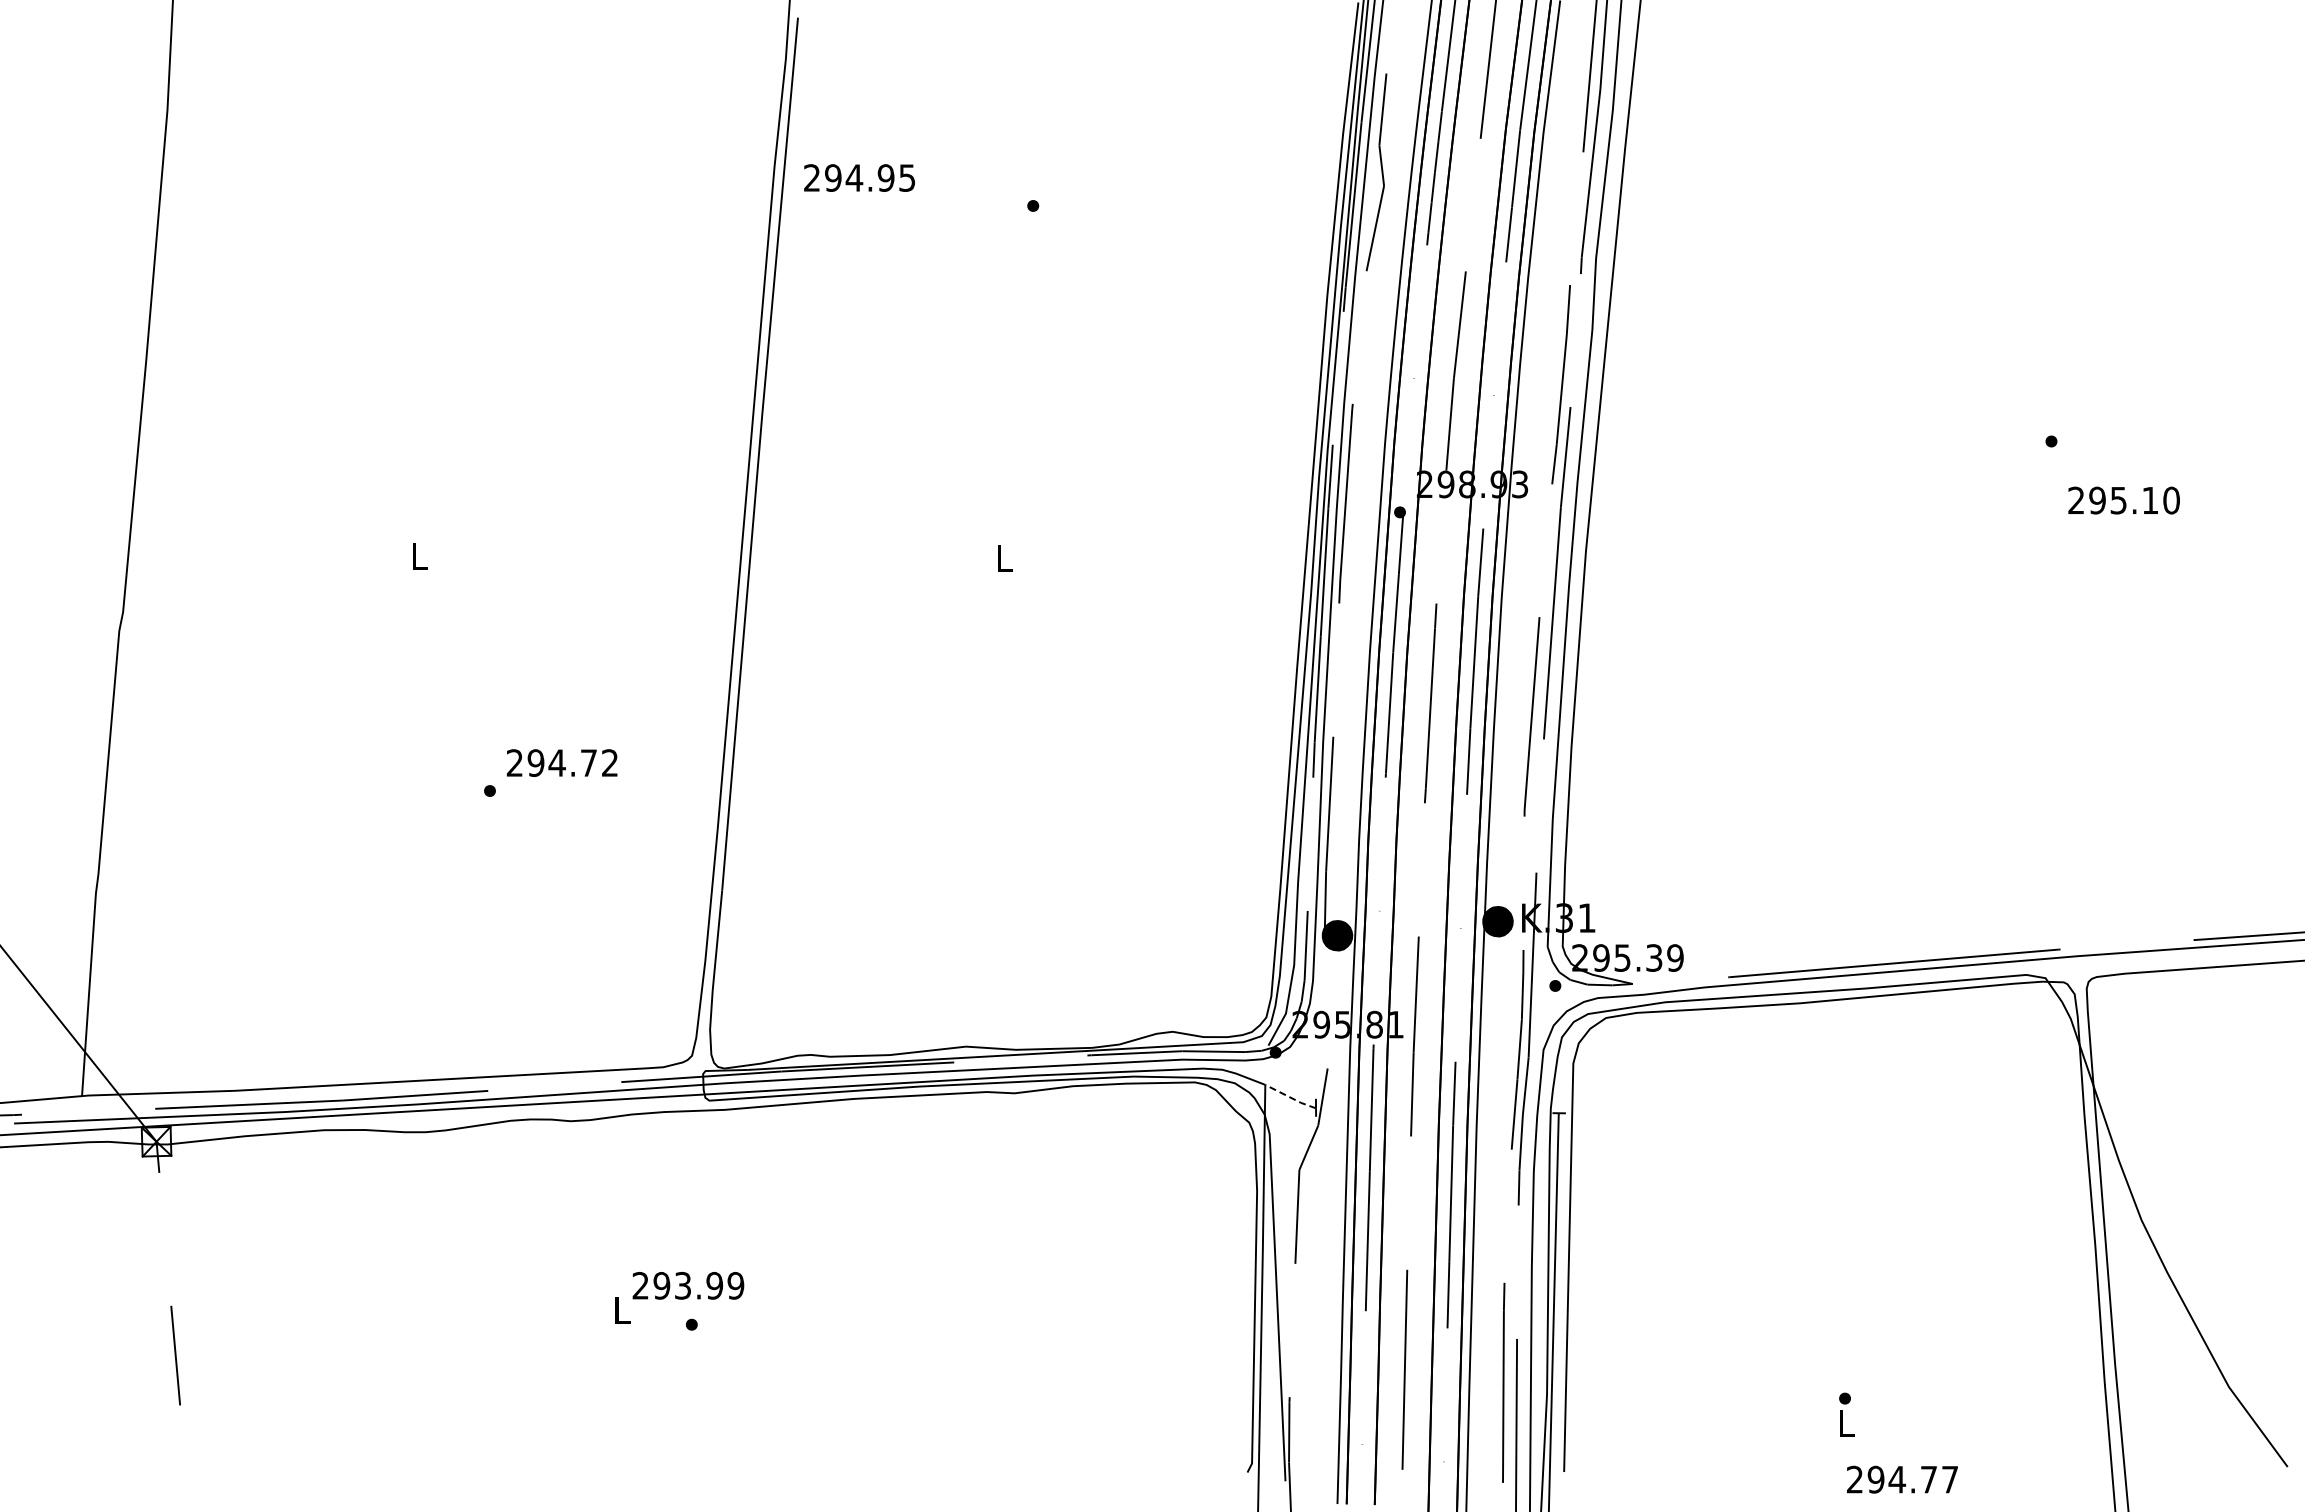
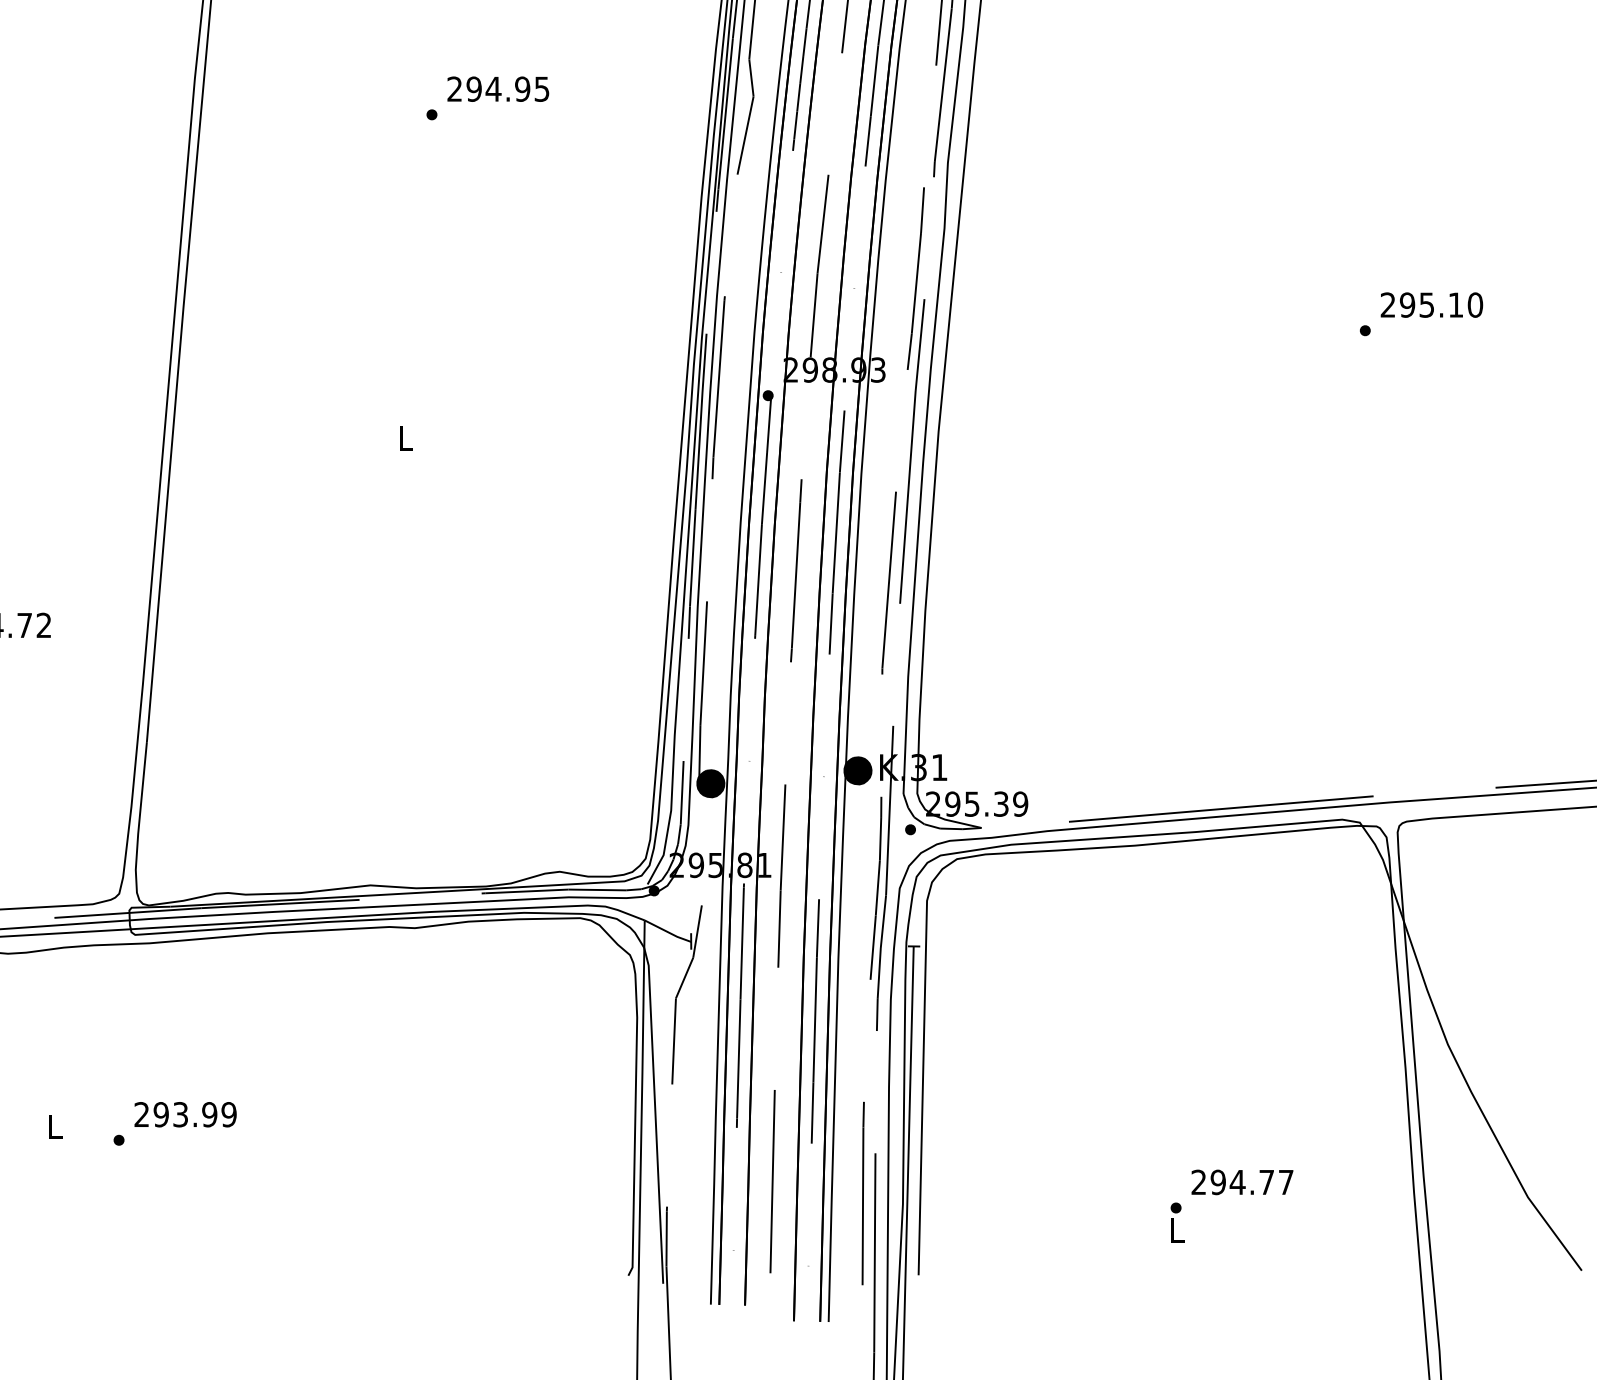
text: (859, 177) -> (498, 88), moved
text: (2123, 500) -> (1431, 305), moved
line: (1291, 1097) -> (668, 932), dashed -> solid
text: (688, 1285) -> (185, 1114), moved
text: (1902, 1479) -> (1242, 1182), moved

